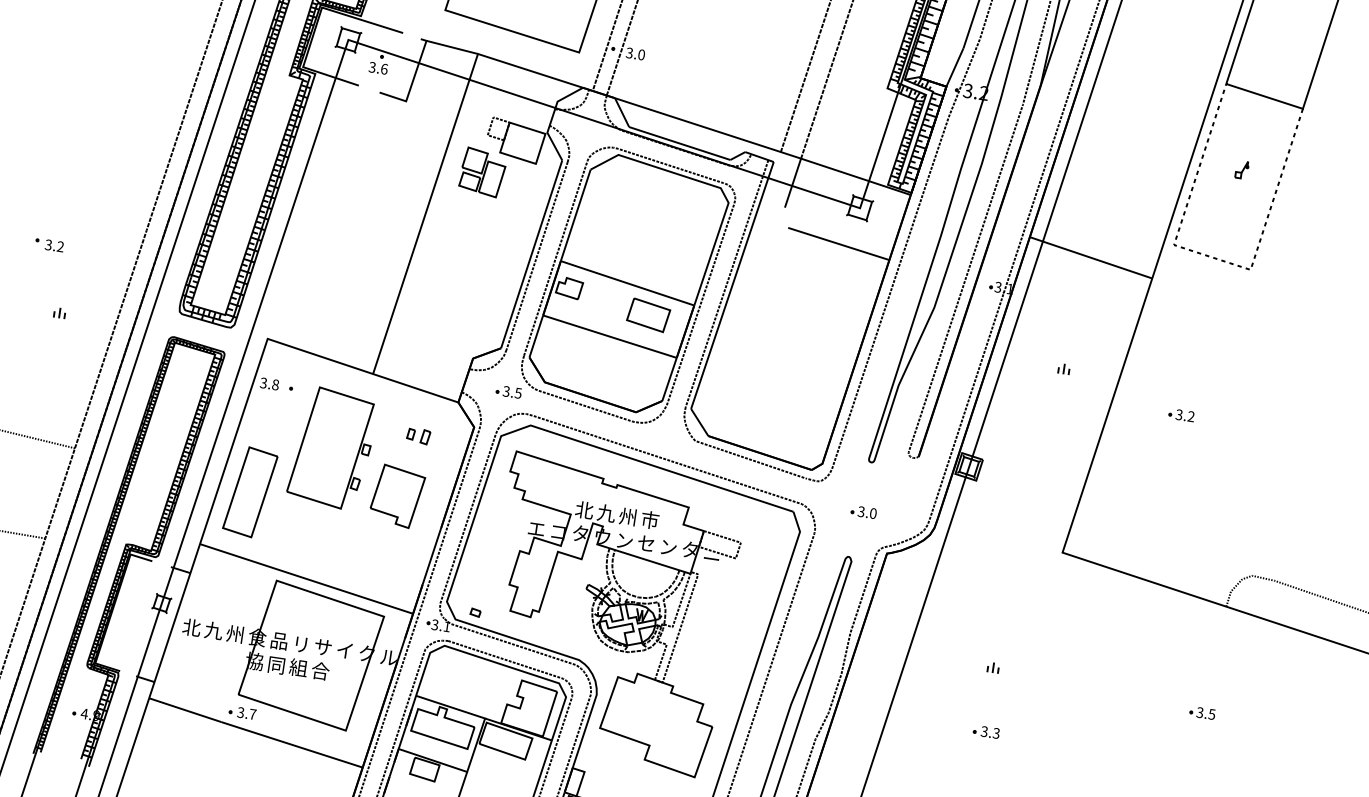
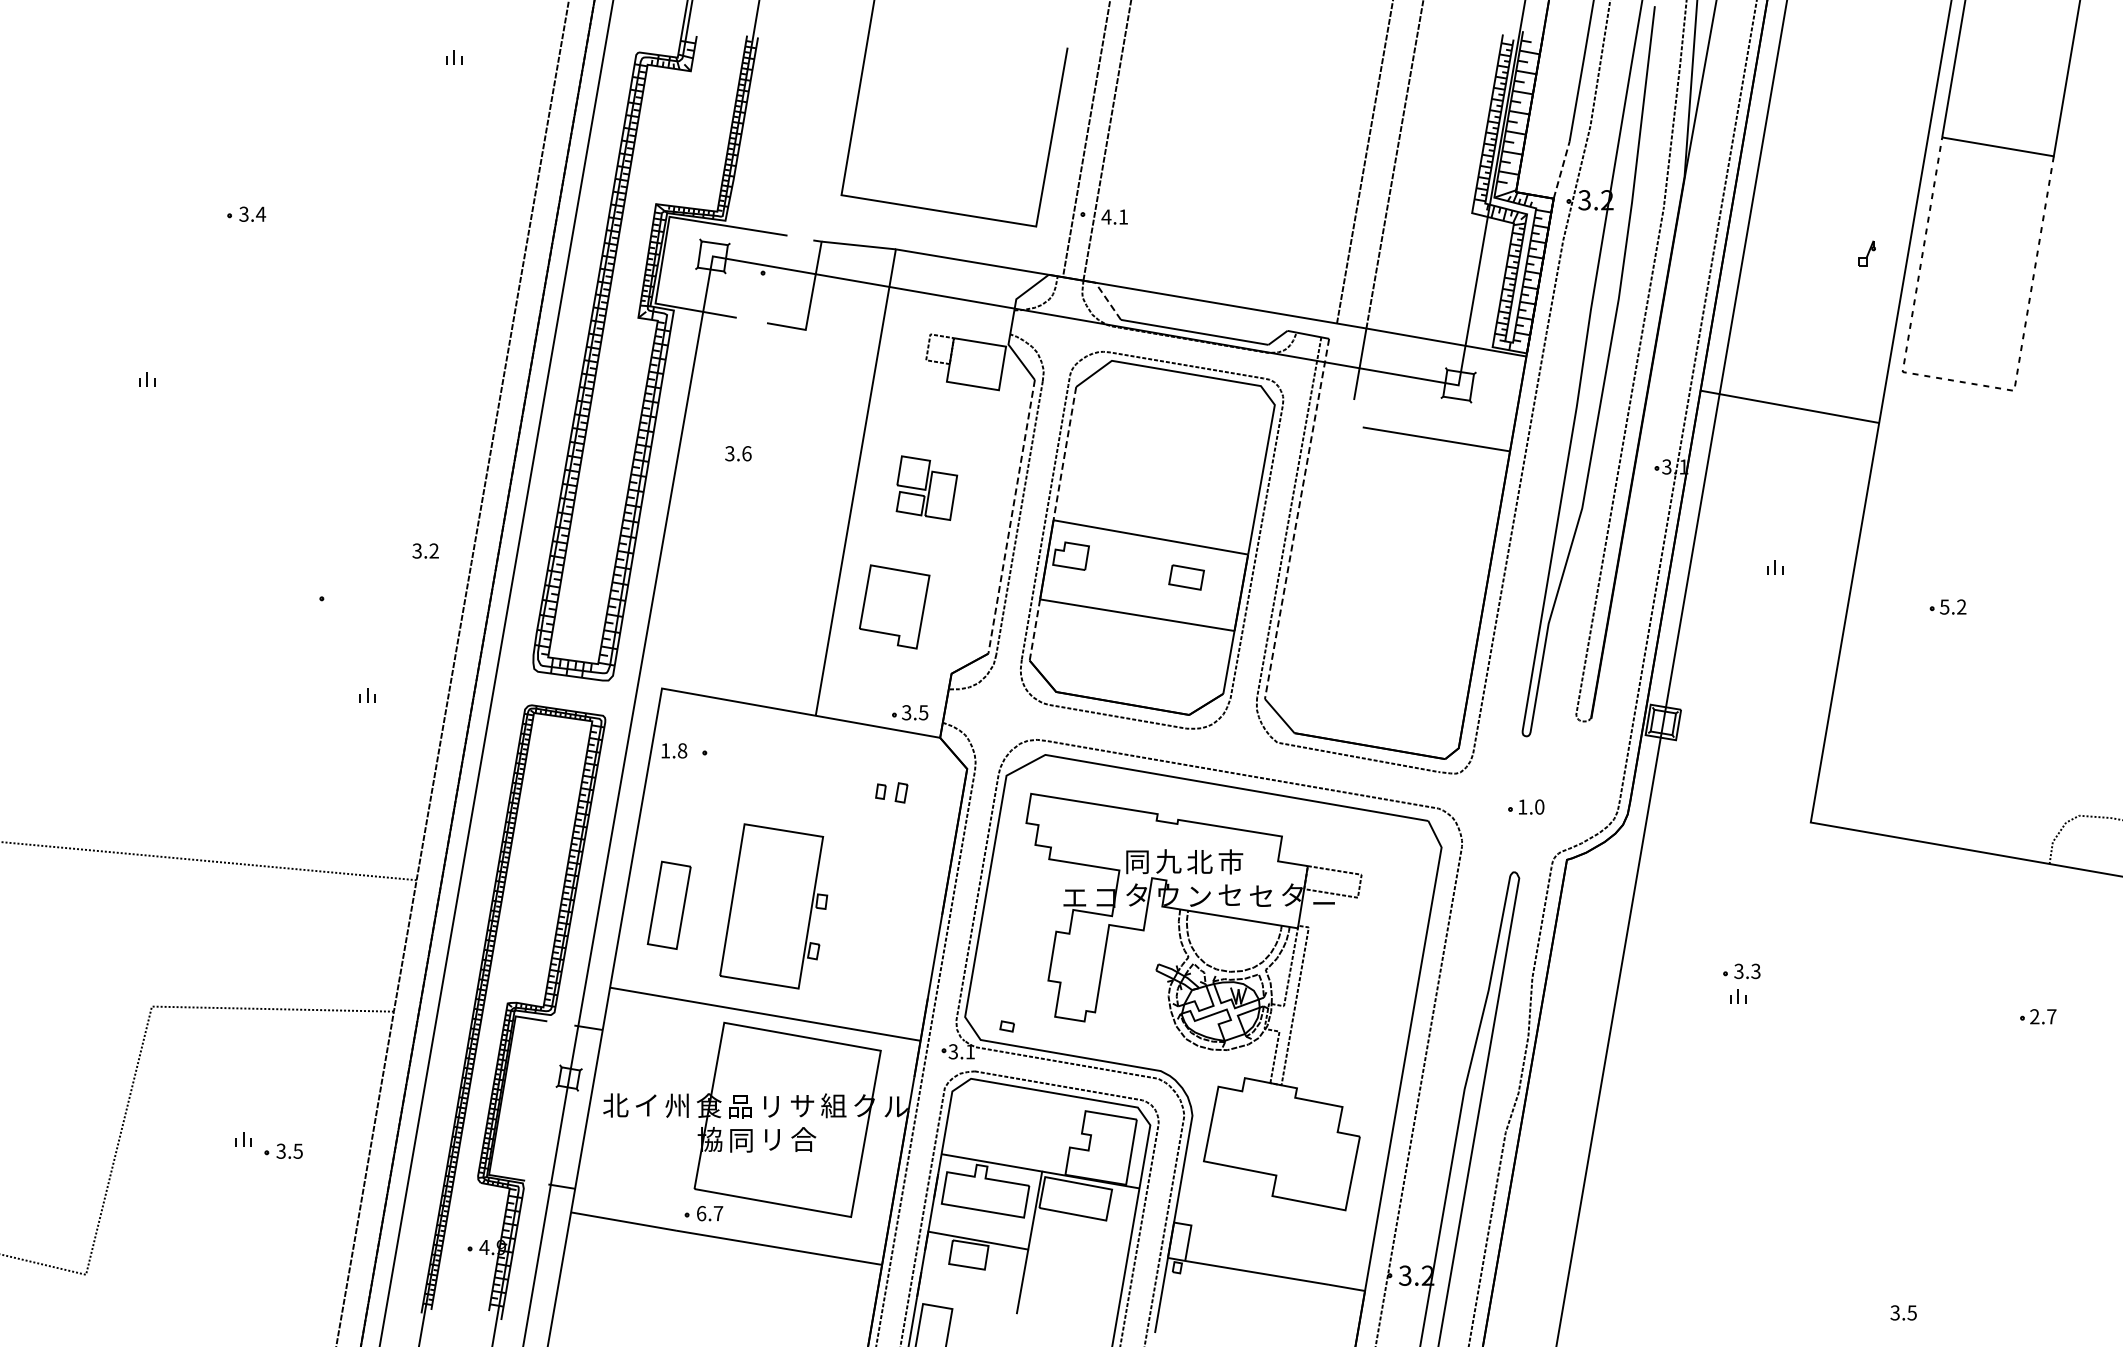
text: (635, 53) -> (1114, 216), 3.0 -> 4.1
line: (954, 67) -> (1561, 170), solid -> dashed
text: (378, 68) -> (738, 453), moved
line: (622, 112) -> (1108, 301), solid -> dashed
part: (1241, 169) -> (1866, 253), moved
part: (482, 172) -> (926, 487), moved
line: (575, 215) -> (1064, 453), solid -> dashed
text: (54, 245) -> (425, 550), moved
line: (531, 254) -> (1011, 516), solid -> dashed
line: (732, 285) -> (1297, 518), solid -> dashed
part: (648, 315) -> (1186, 577), size x0.6
line: (535, 336) -> (1034, 630), solid -> dashed
text: (263, 382) -> (665, 750), 3.8 -> 1.8
part: (509, 391) -> (910, 712), moved
text: (1179, 414) -> (1944, 606), 3.2 -> 5.2
part: (331, 448) -> (773, 906), moved
part: (249, 492) -> (668, 905), size x0.7
part: (397, 496) -> (894, 606), moved
text: (584, 510) -> (1137, 861), 北 -> 同
text: (861, 511) -> (1522, 806), 3.0 -> 1.0
text: (628, 516) -> (1199, 861), 州 -> 北
text: (668, 546) -> (1261, 895), ン -> セ
text: (213, 630) -> (646, 1105), 九 -> イ
text: (345, 650) -> (833, 1105), イ -> 組
text: (298, 667) -> (772, 1139), 組 -> リ
text: (240, 712) -> (701, 1213), 3.7 -> 6.7
text: (1206, 713) -> (2043, 1016), 3.5 -> 2.7
part: (986, 732) -> (1741, 971), moved

